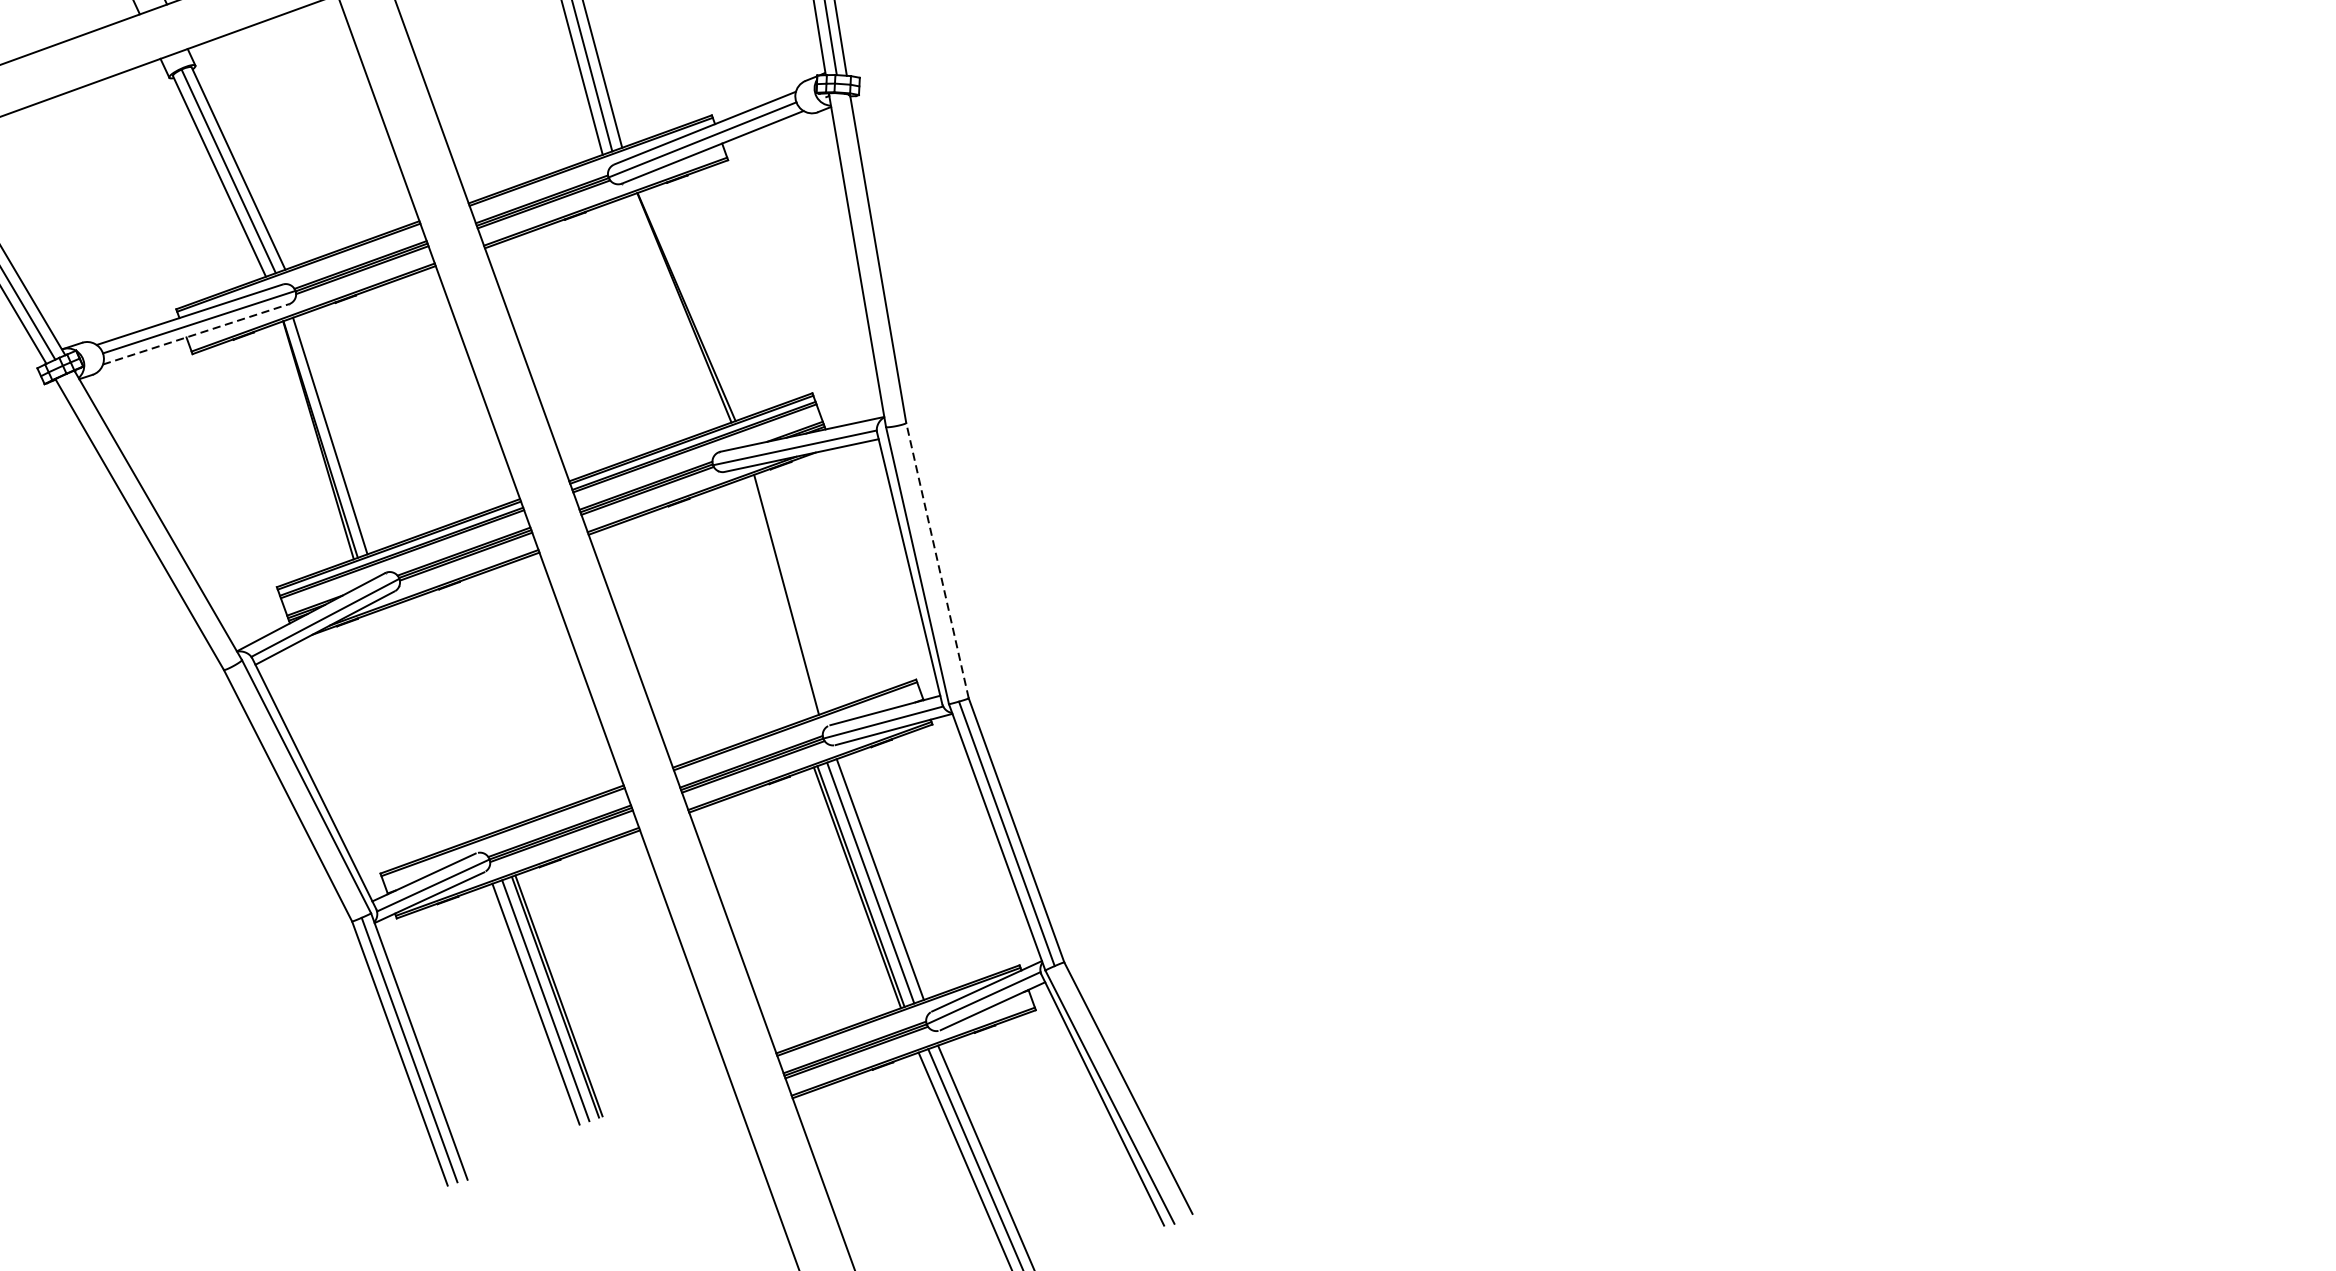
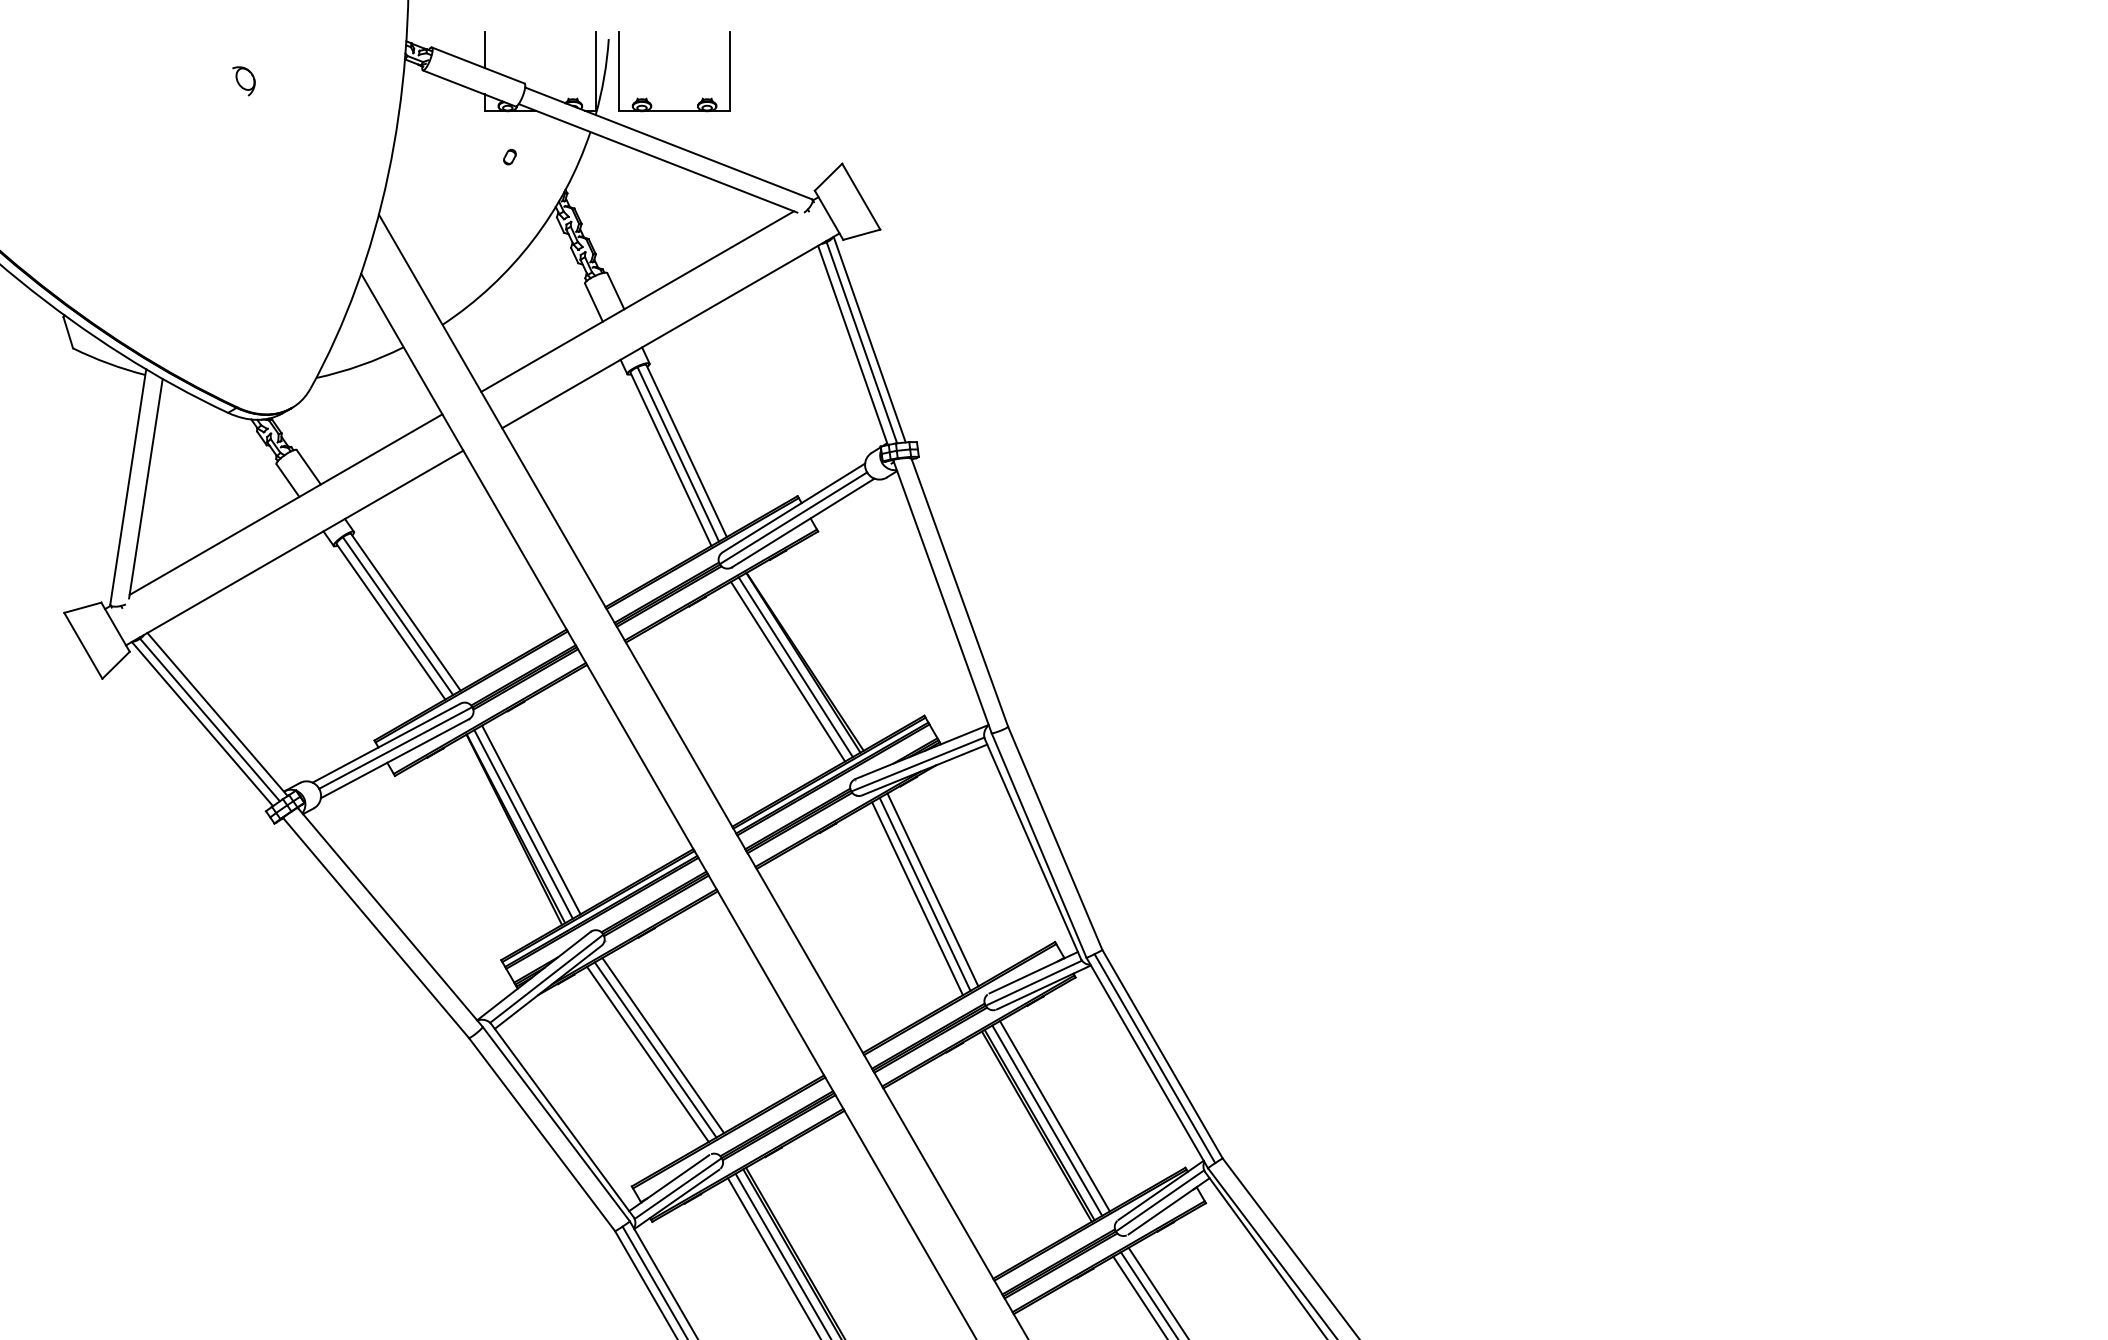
line: (674, 311) -> (795, 667), added
line: (665, 314) -> (788, 671), added
line: (195, 333) -> (394, 758), dashed -> solid
line: (340, 432) -> (531, 819), added
line: (937, 559) -> (1055, 837), dashed -> solid
line: (776, 597) -> (924, 893), added
line: (767, 601) -> (917, 898), added
line: (445, 718) -> (663, 1045), added
line: (435, 721) -> (655, 1049), added
line: (425, 725) -> (647, 1054), added

